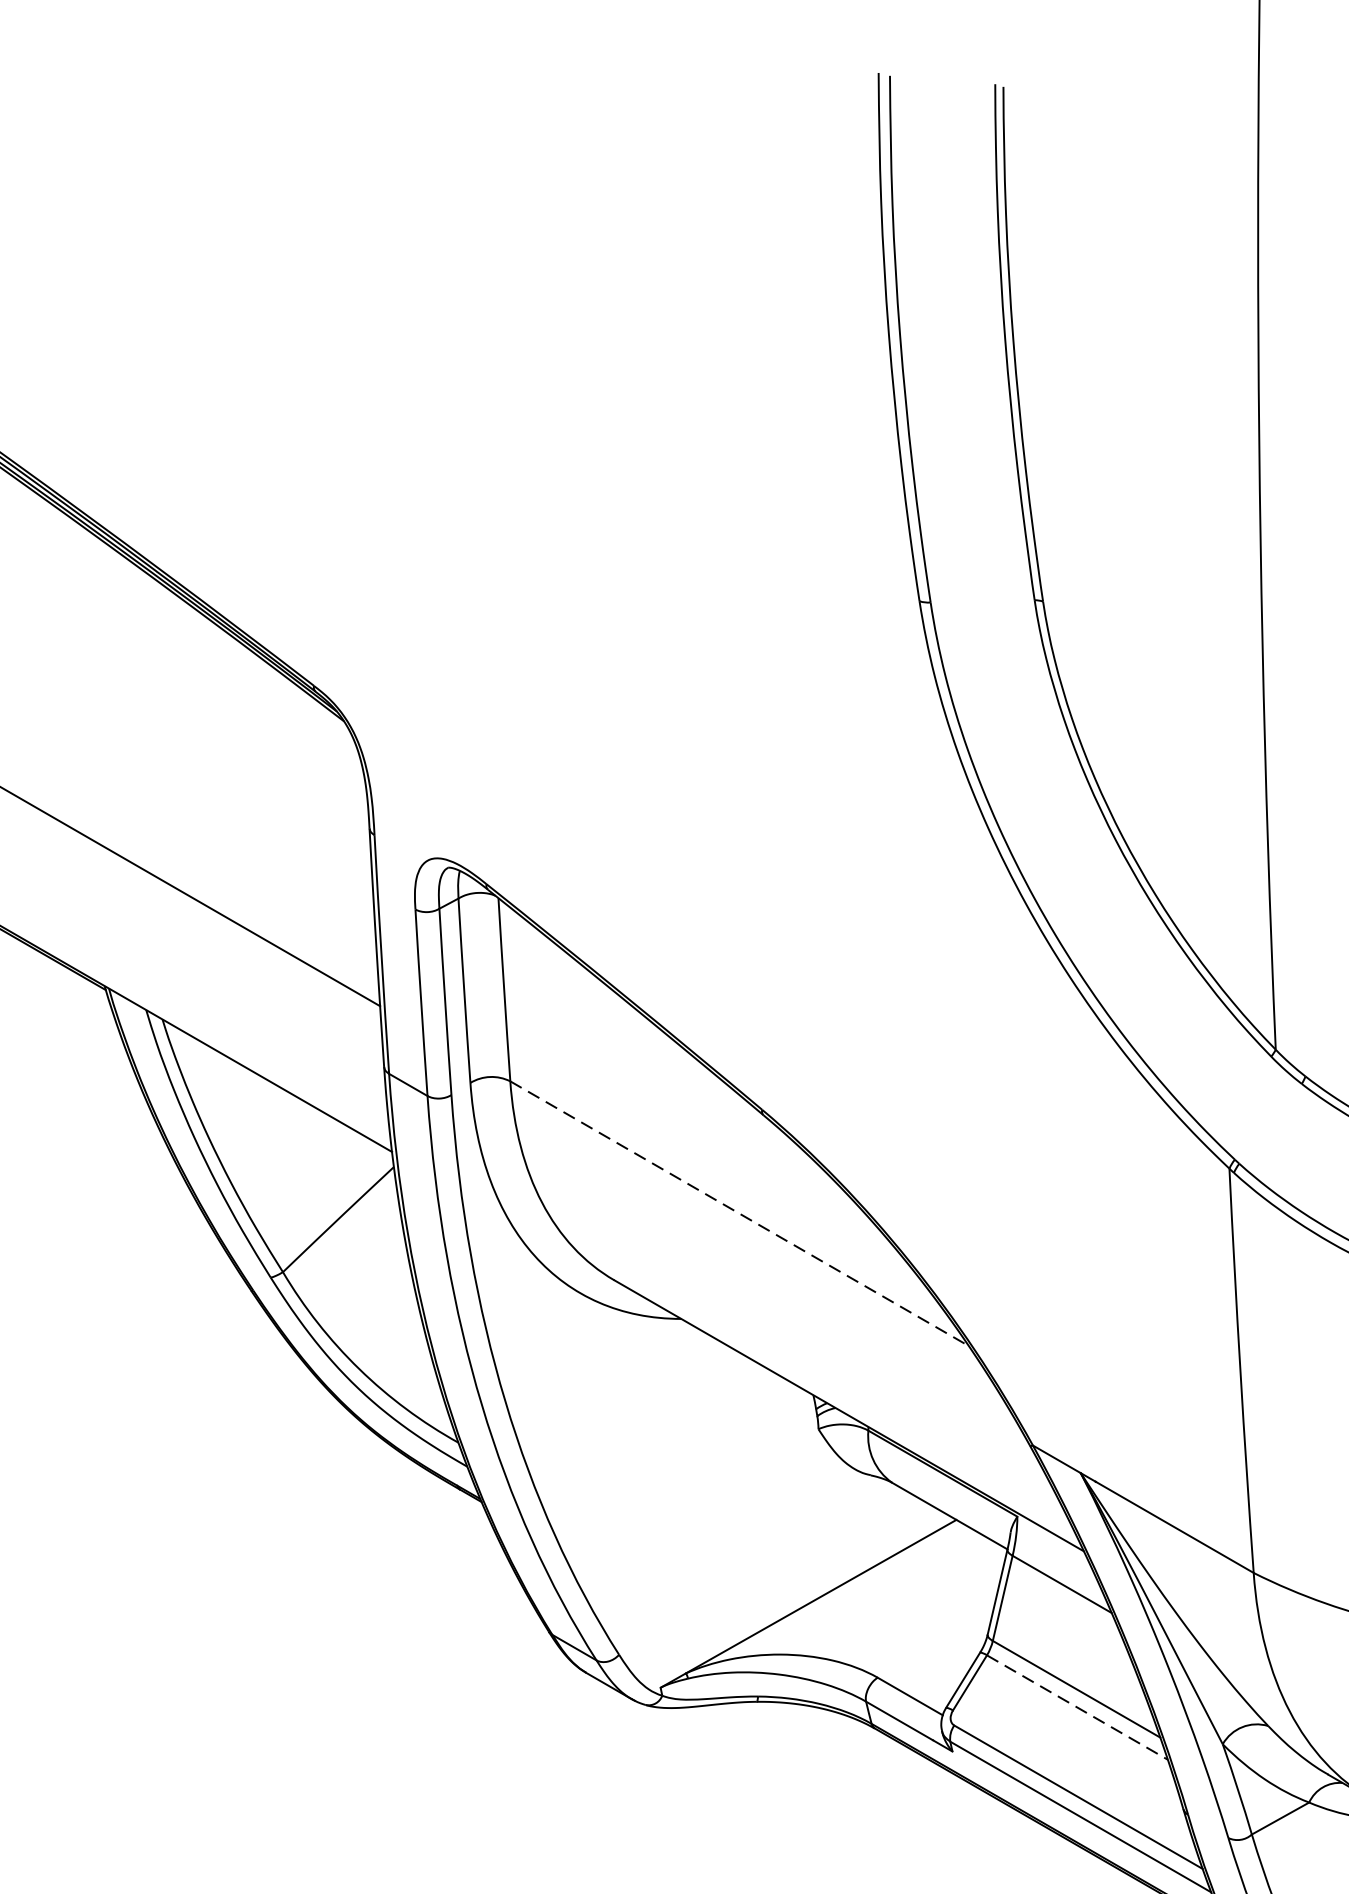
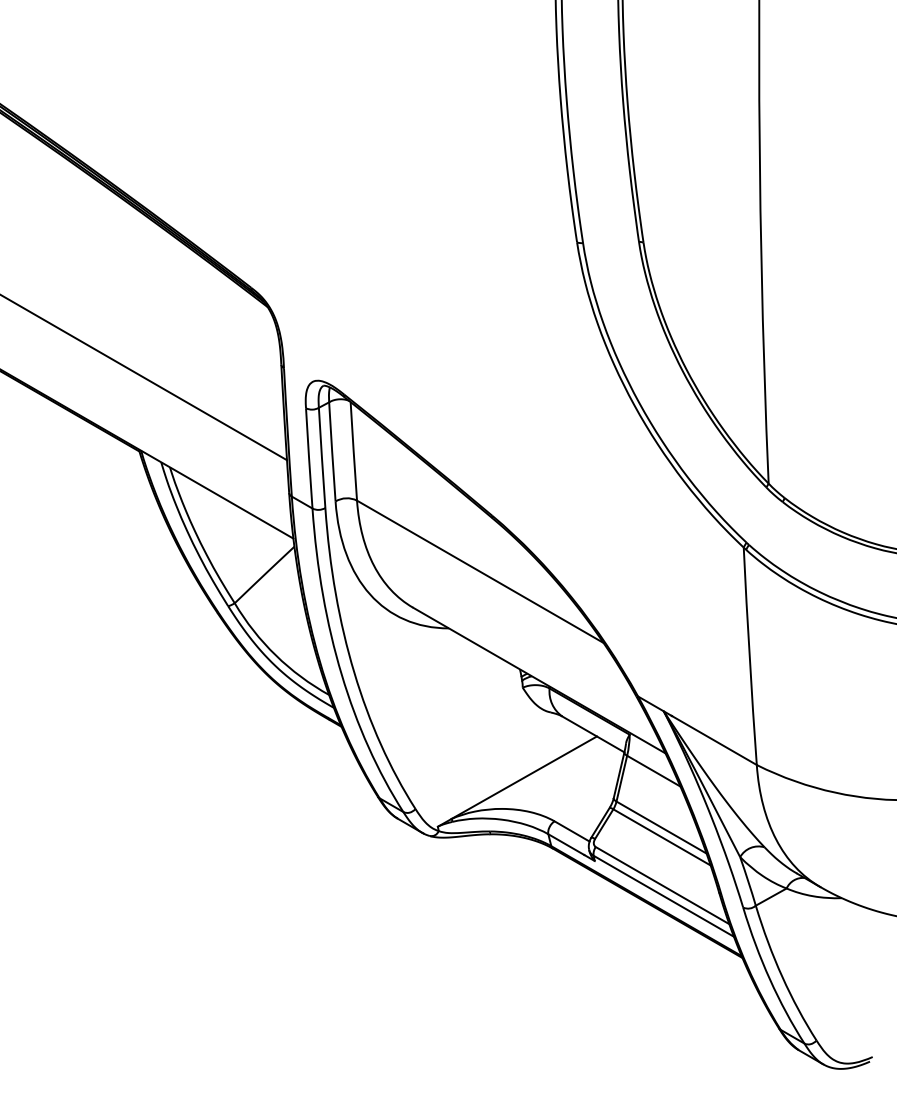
line: (739, 1214) -> (480, 572), dashed -> solid
line: (1078, 1707) -> (662, 837), dashed -> solid

